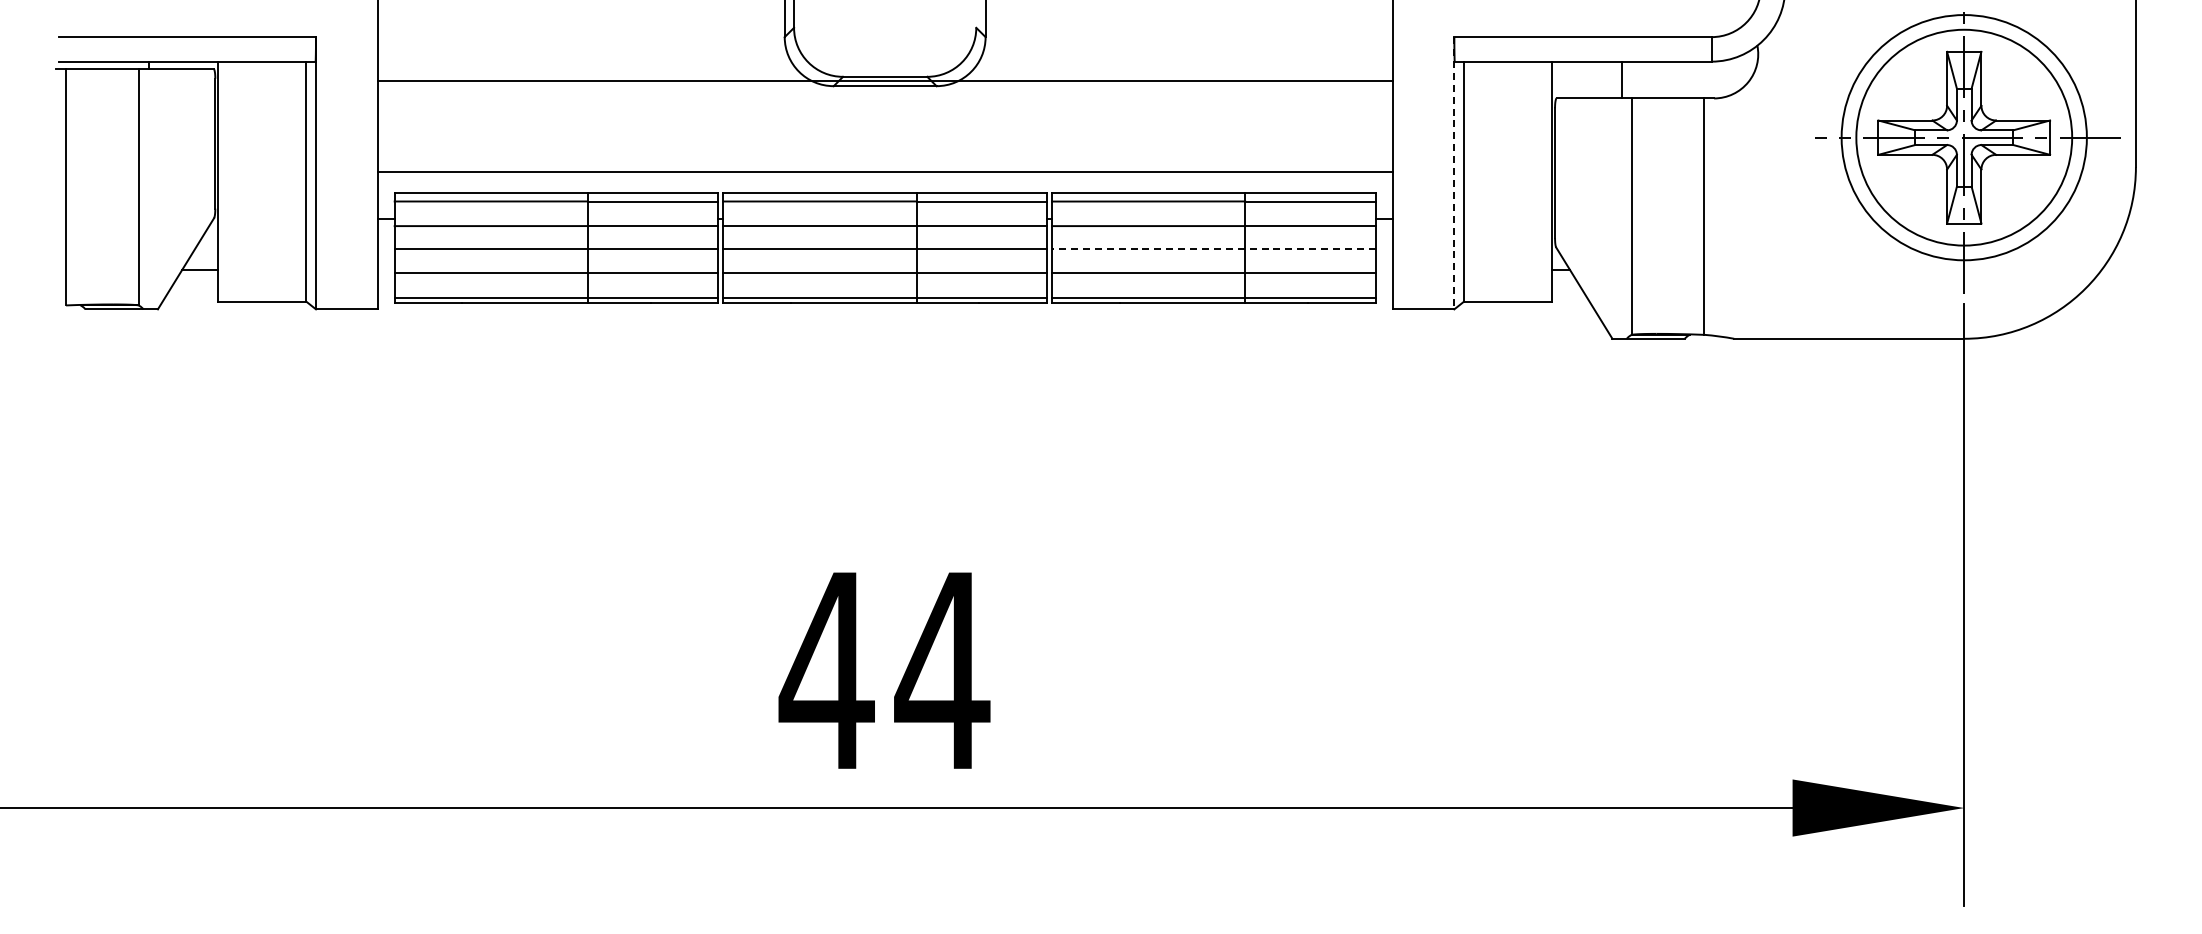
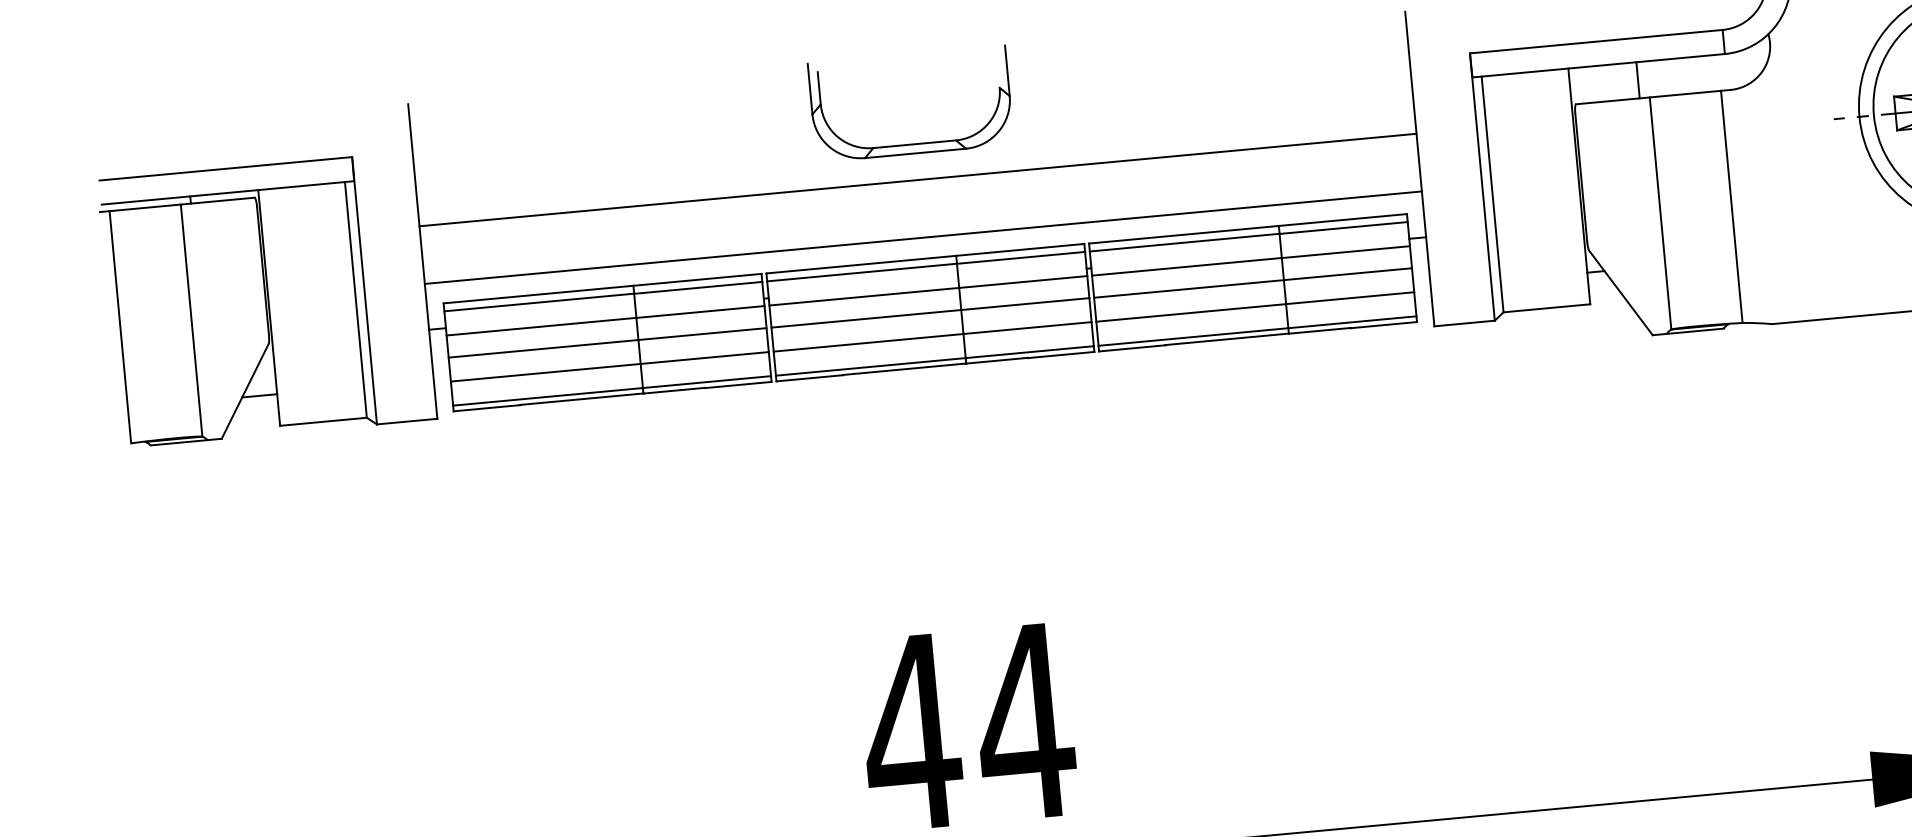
line: (884, 81) -> (917, 180), moved
line: (1454, 173) -> (1482, 187), dashed -> solid
line: (1213, 248) -> (1252, 282), dashed -> solid

